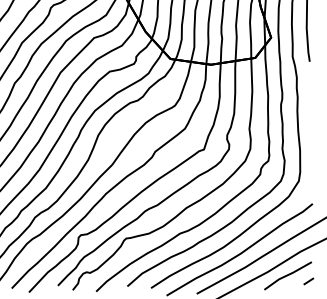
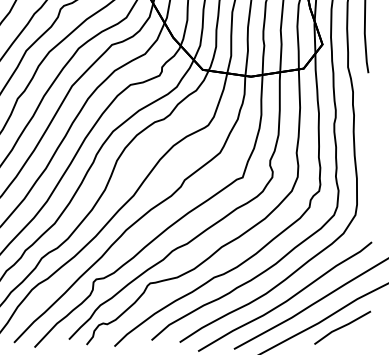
line: (308, 281) -> (367, 334), removed

